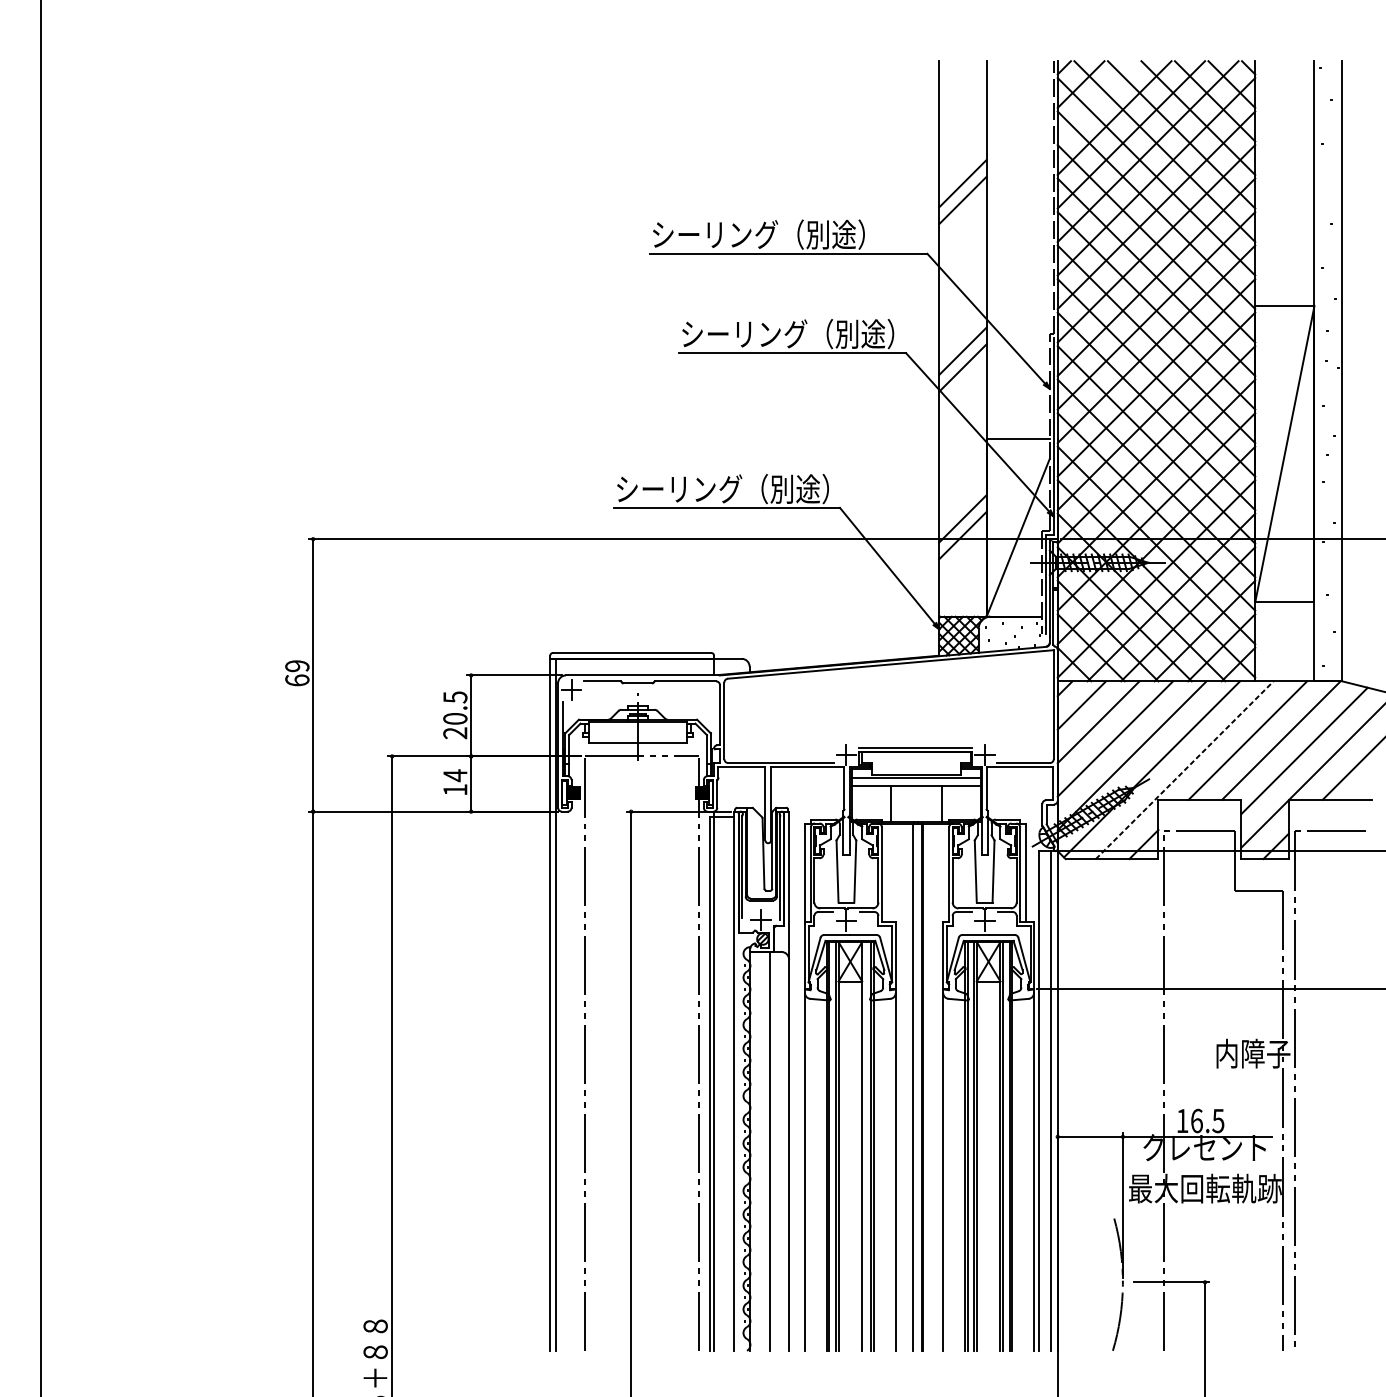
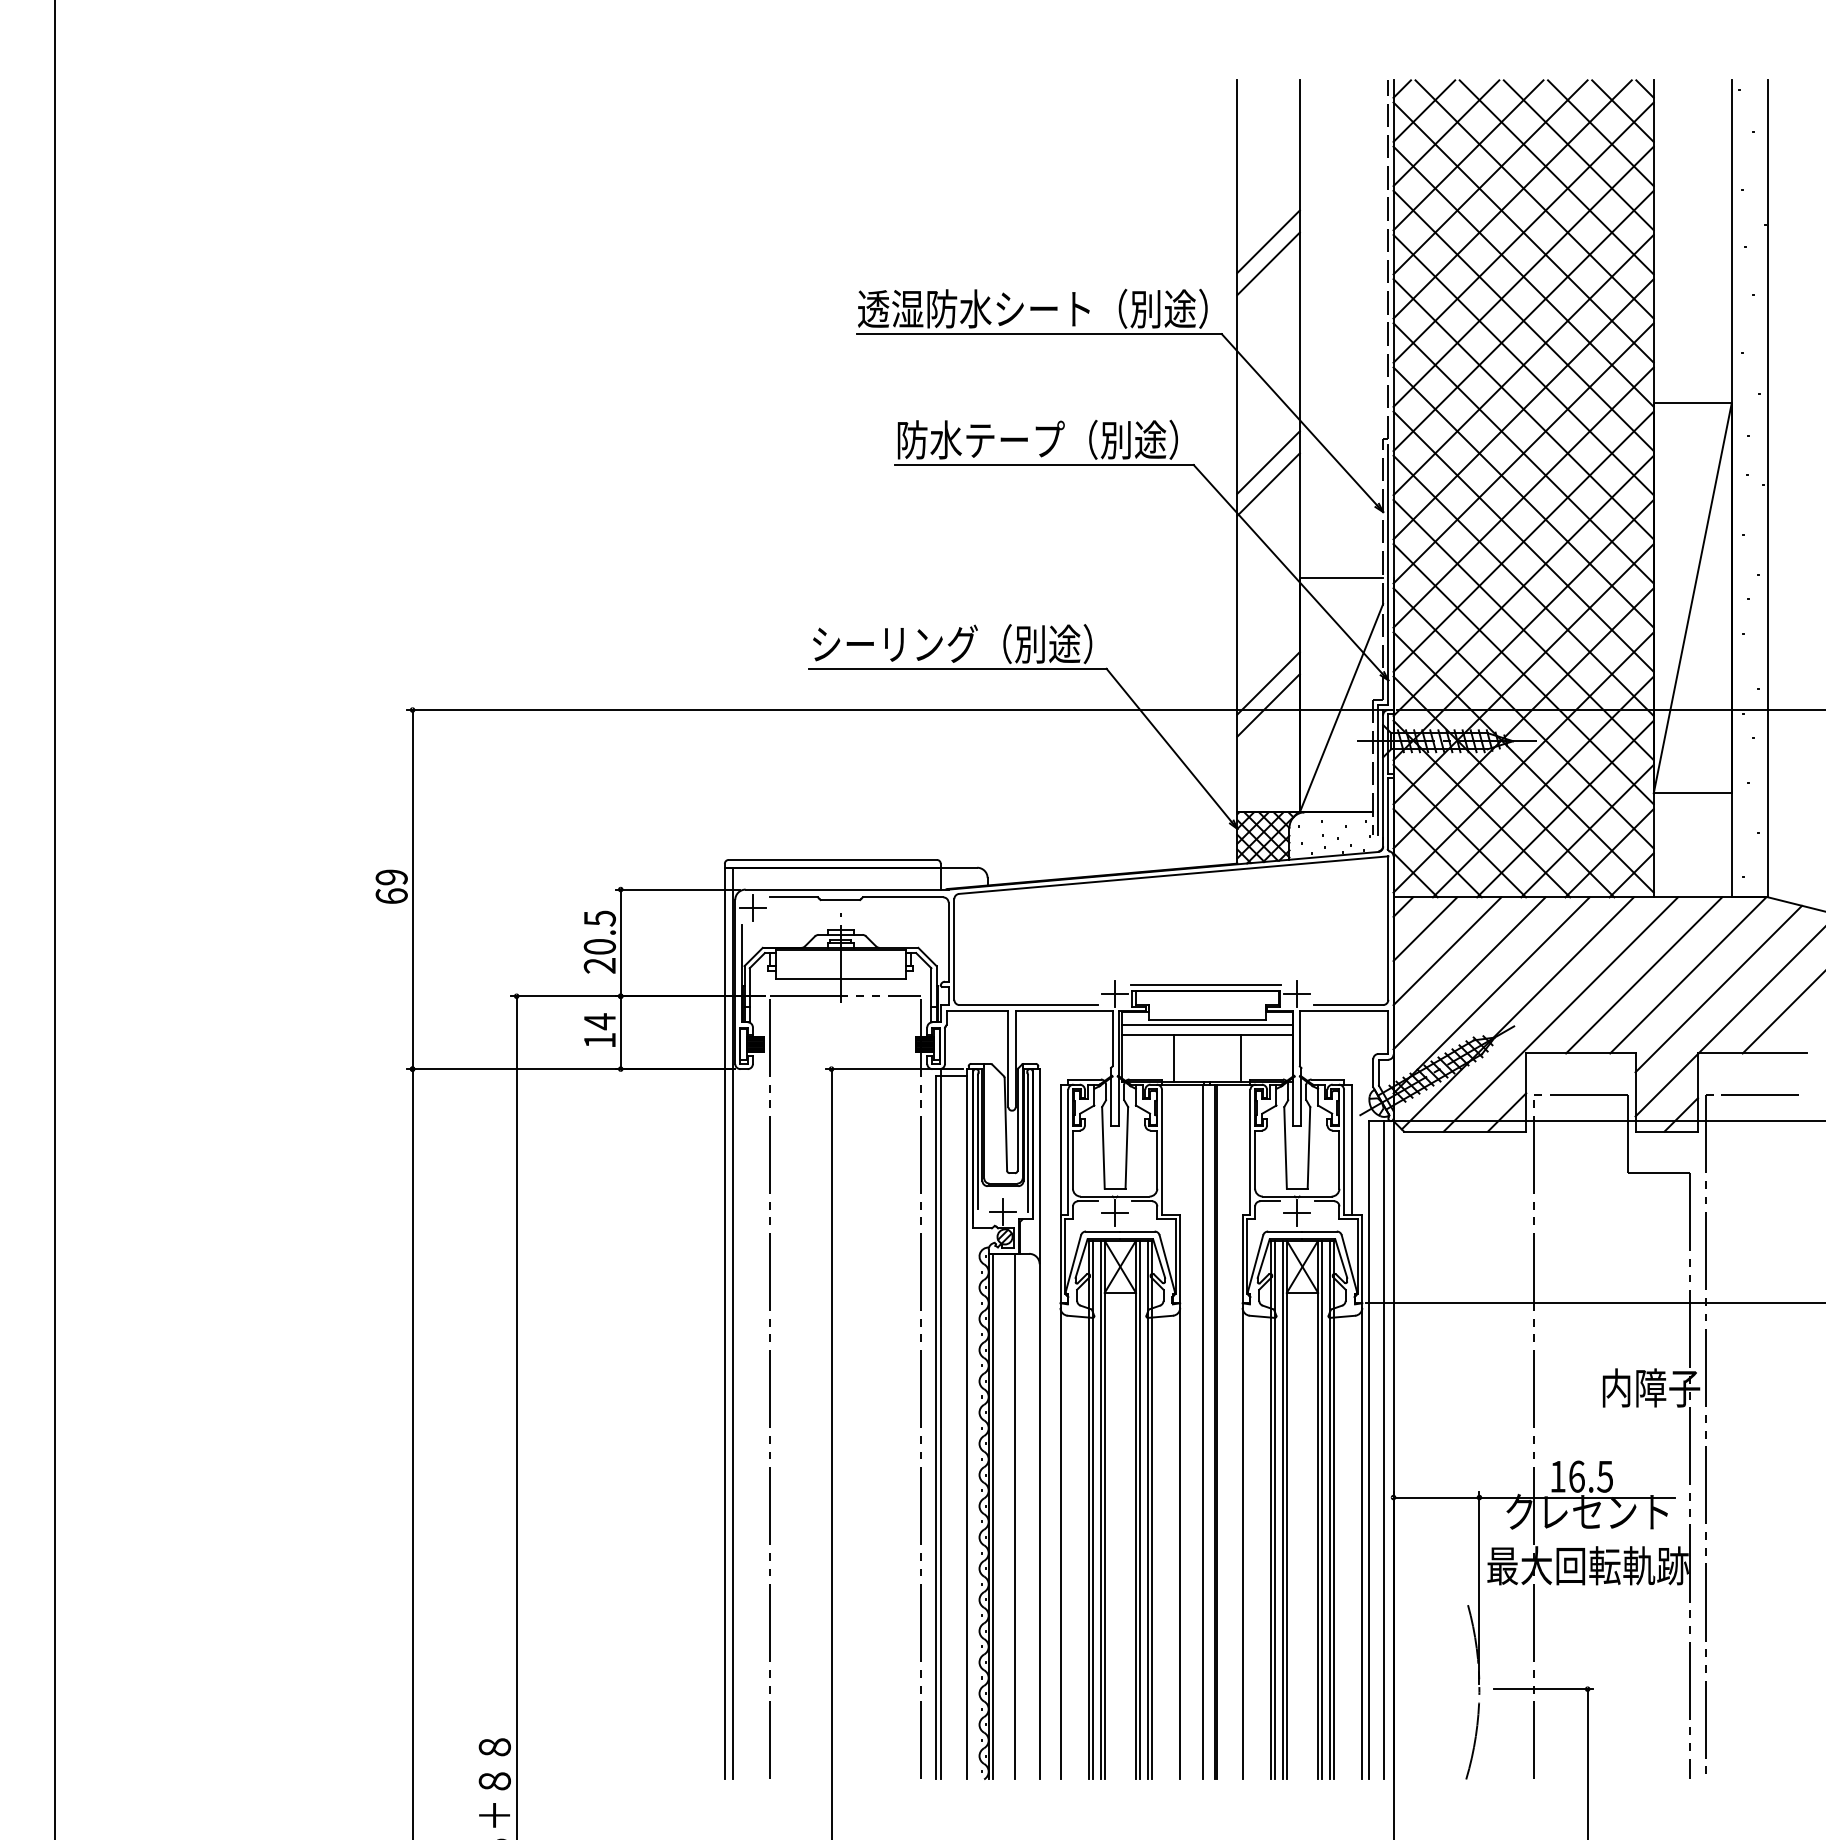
line: (1097, 101) -> (1446, 133), added
text: (783, 234) -> (1032, 308), シーリング（別途） -> 透湿防水シート（別途）
text: (744, 333) -> (980, 439), シーリング（別途） -> 防水テープ（別途）
line: (1184, 770) -> (1560, 1014), dashed -> solid
line: (864, 1145) -> (1139, 1509), added
line: (753, 1151) -> (992, 1516), added

